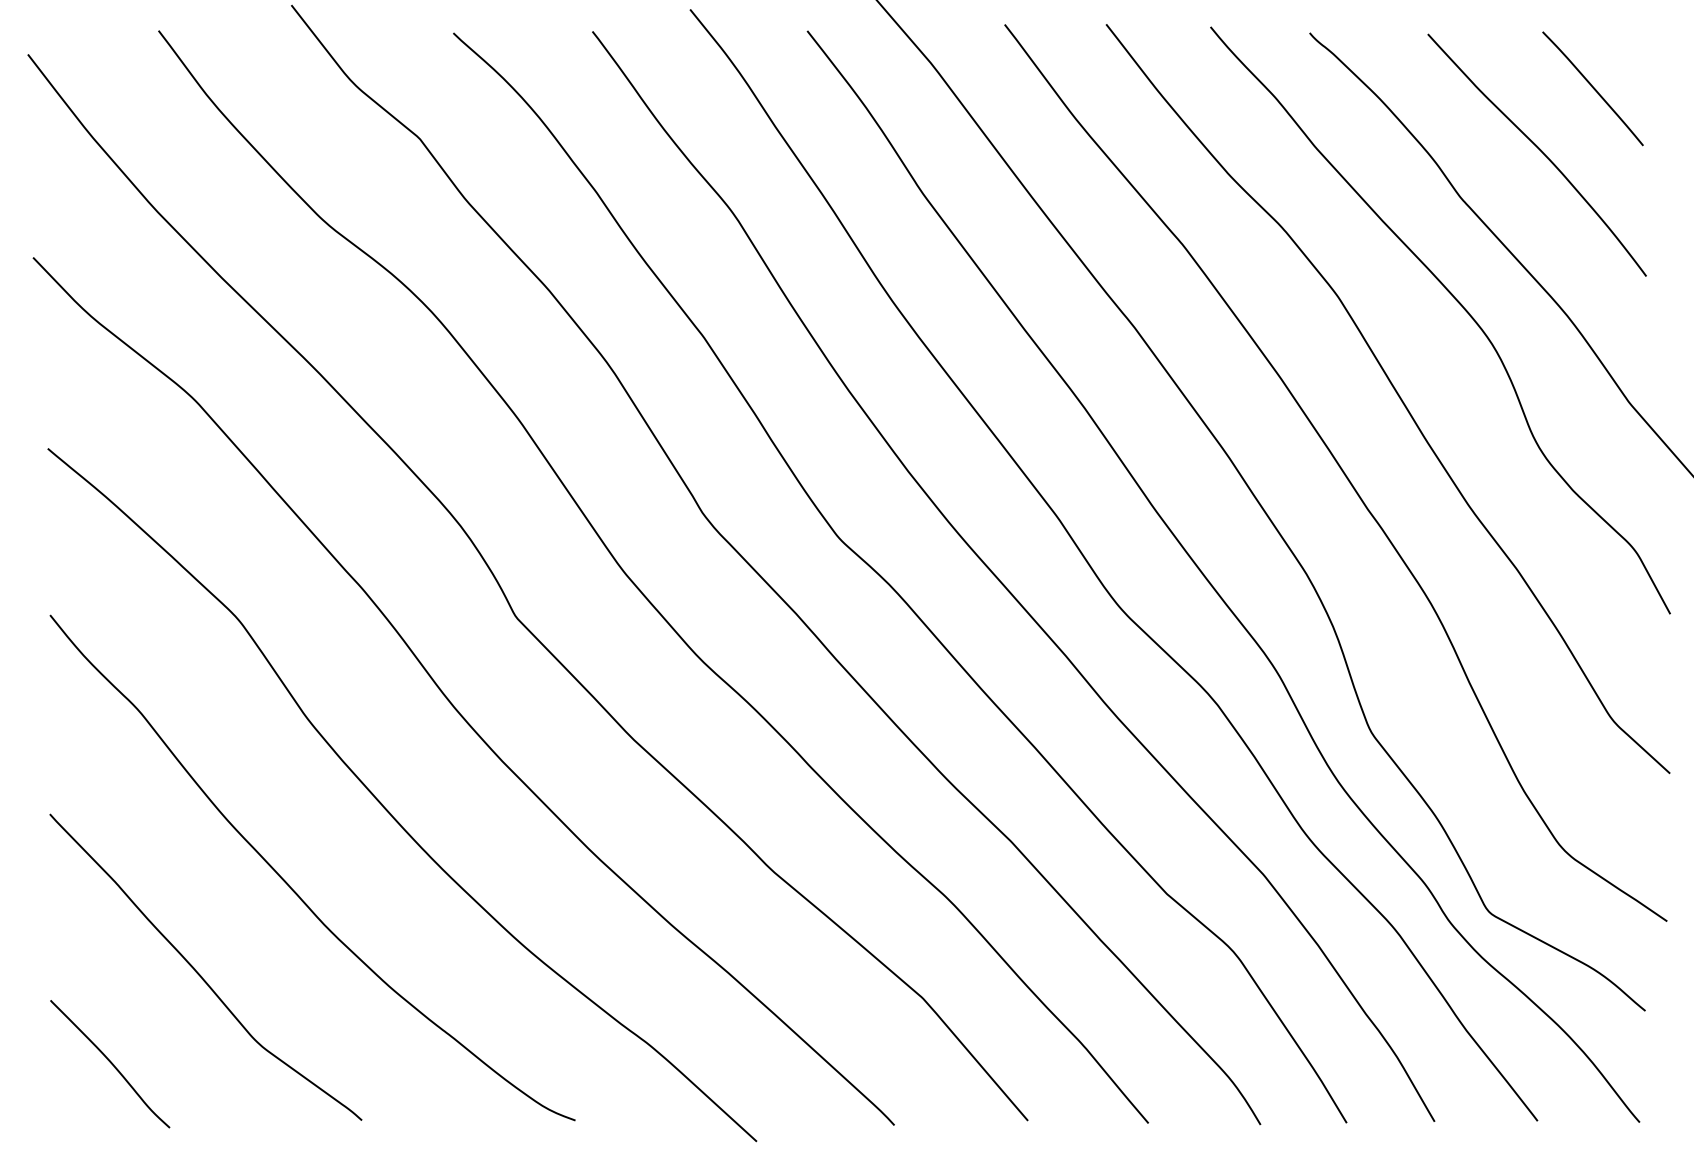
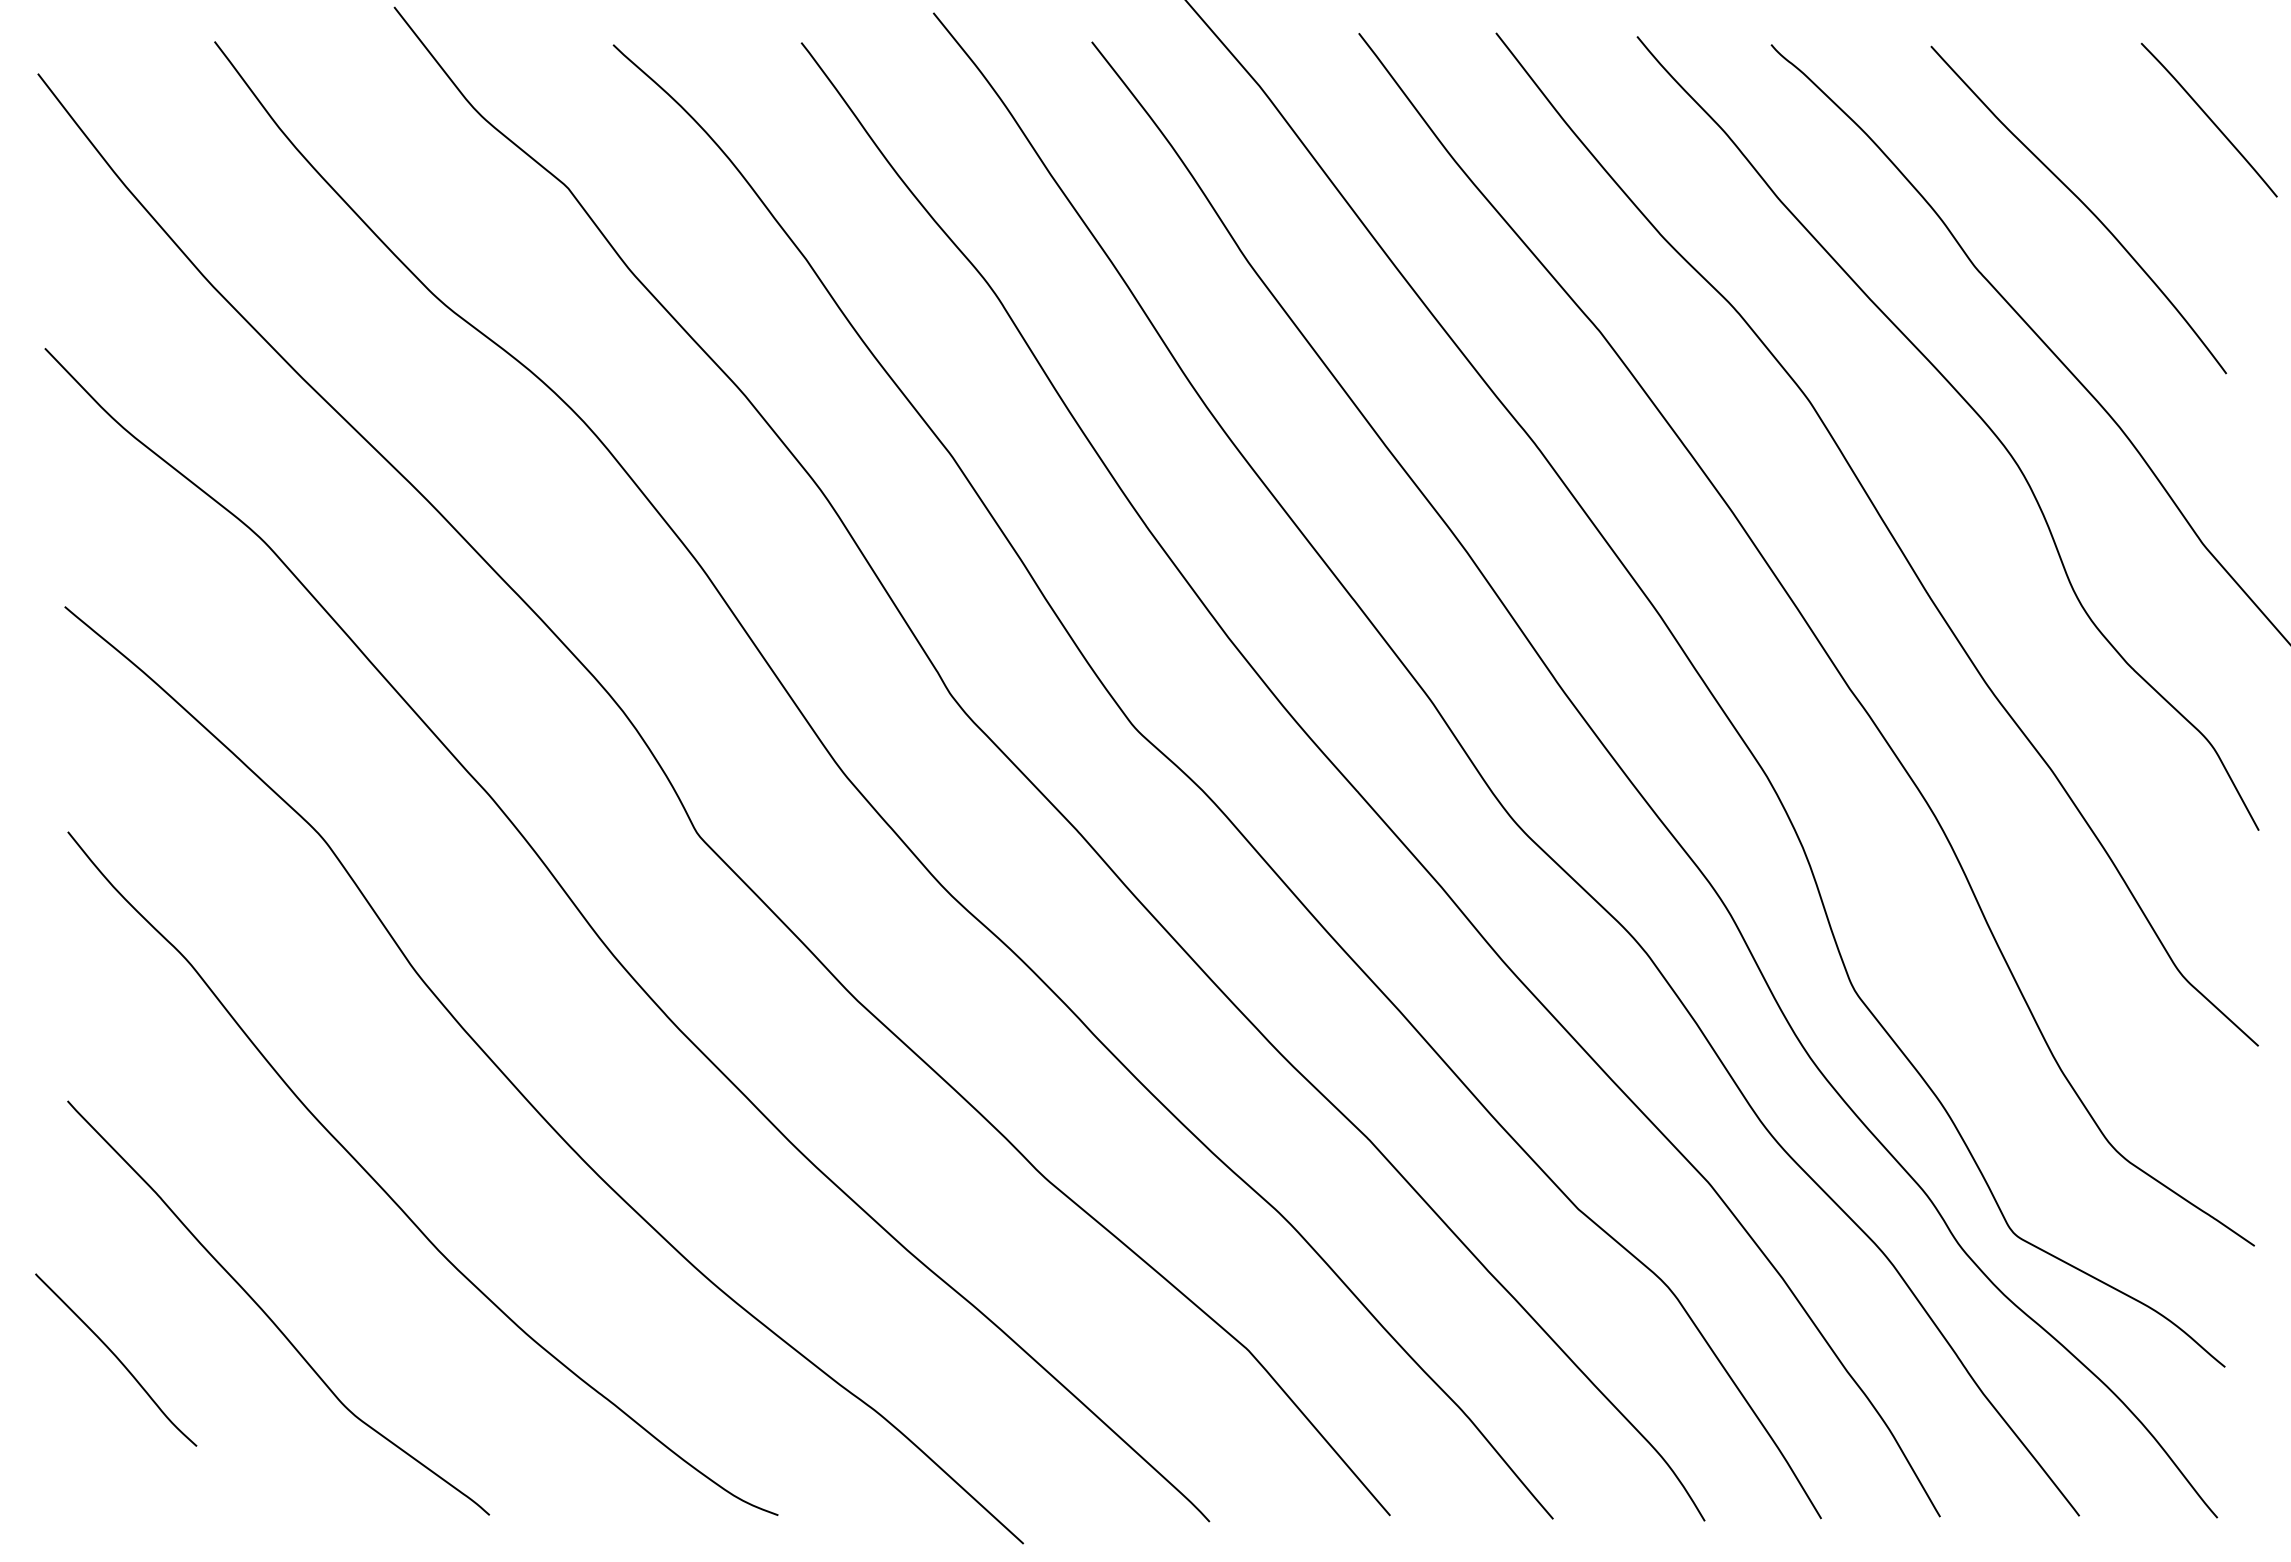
curve: (1592, 87) -> (2208, 118), moved
curve: (110, 1062) -> (116, 1358), moved

